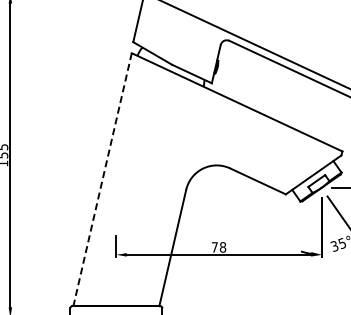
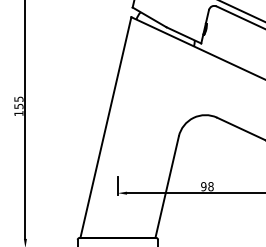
line: (102, 179) -> (105, 127), dashed -> solid
text: (214, 247) -> (203, 186), 78 -> 98

